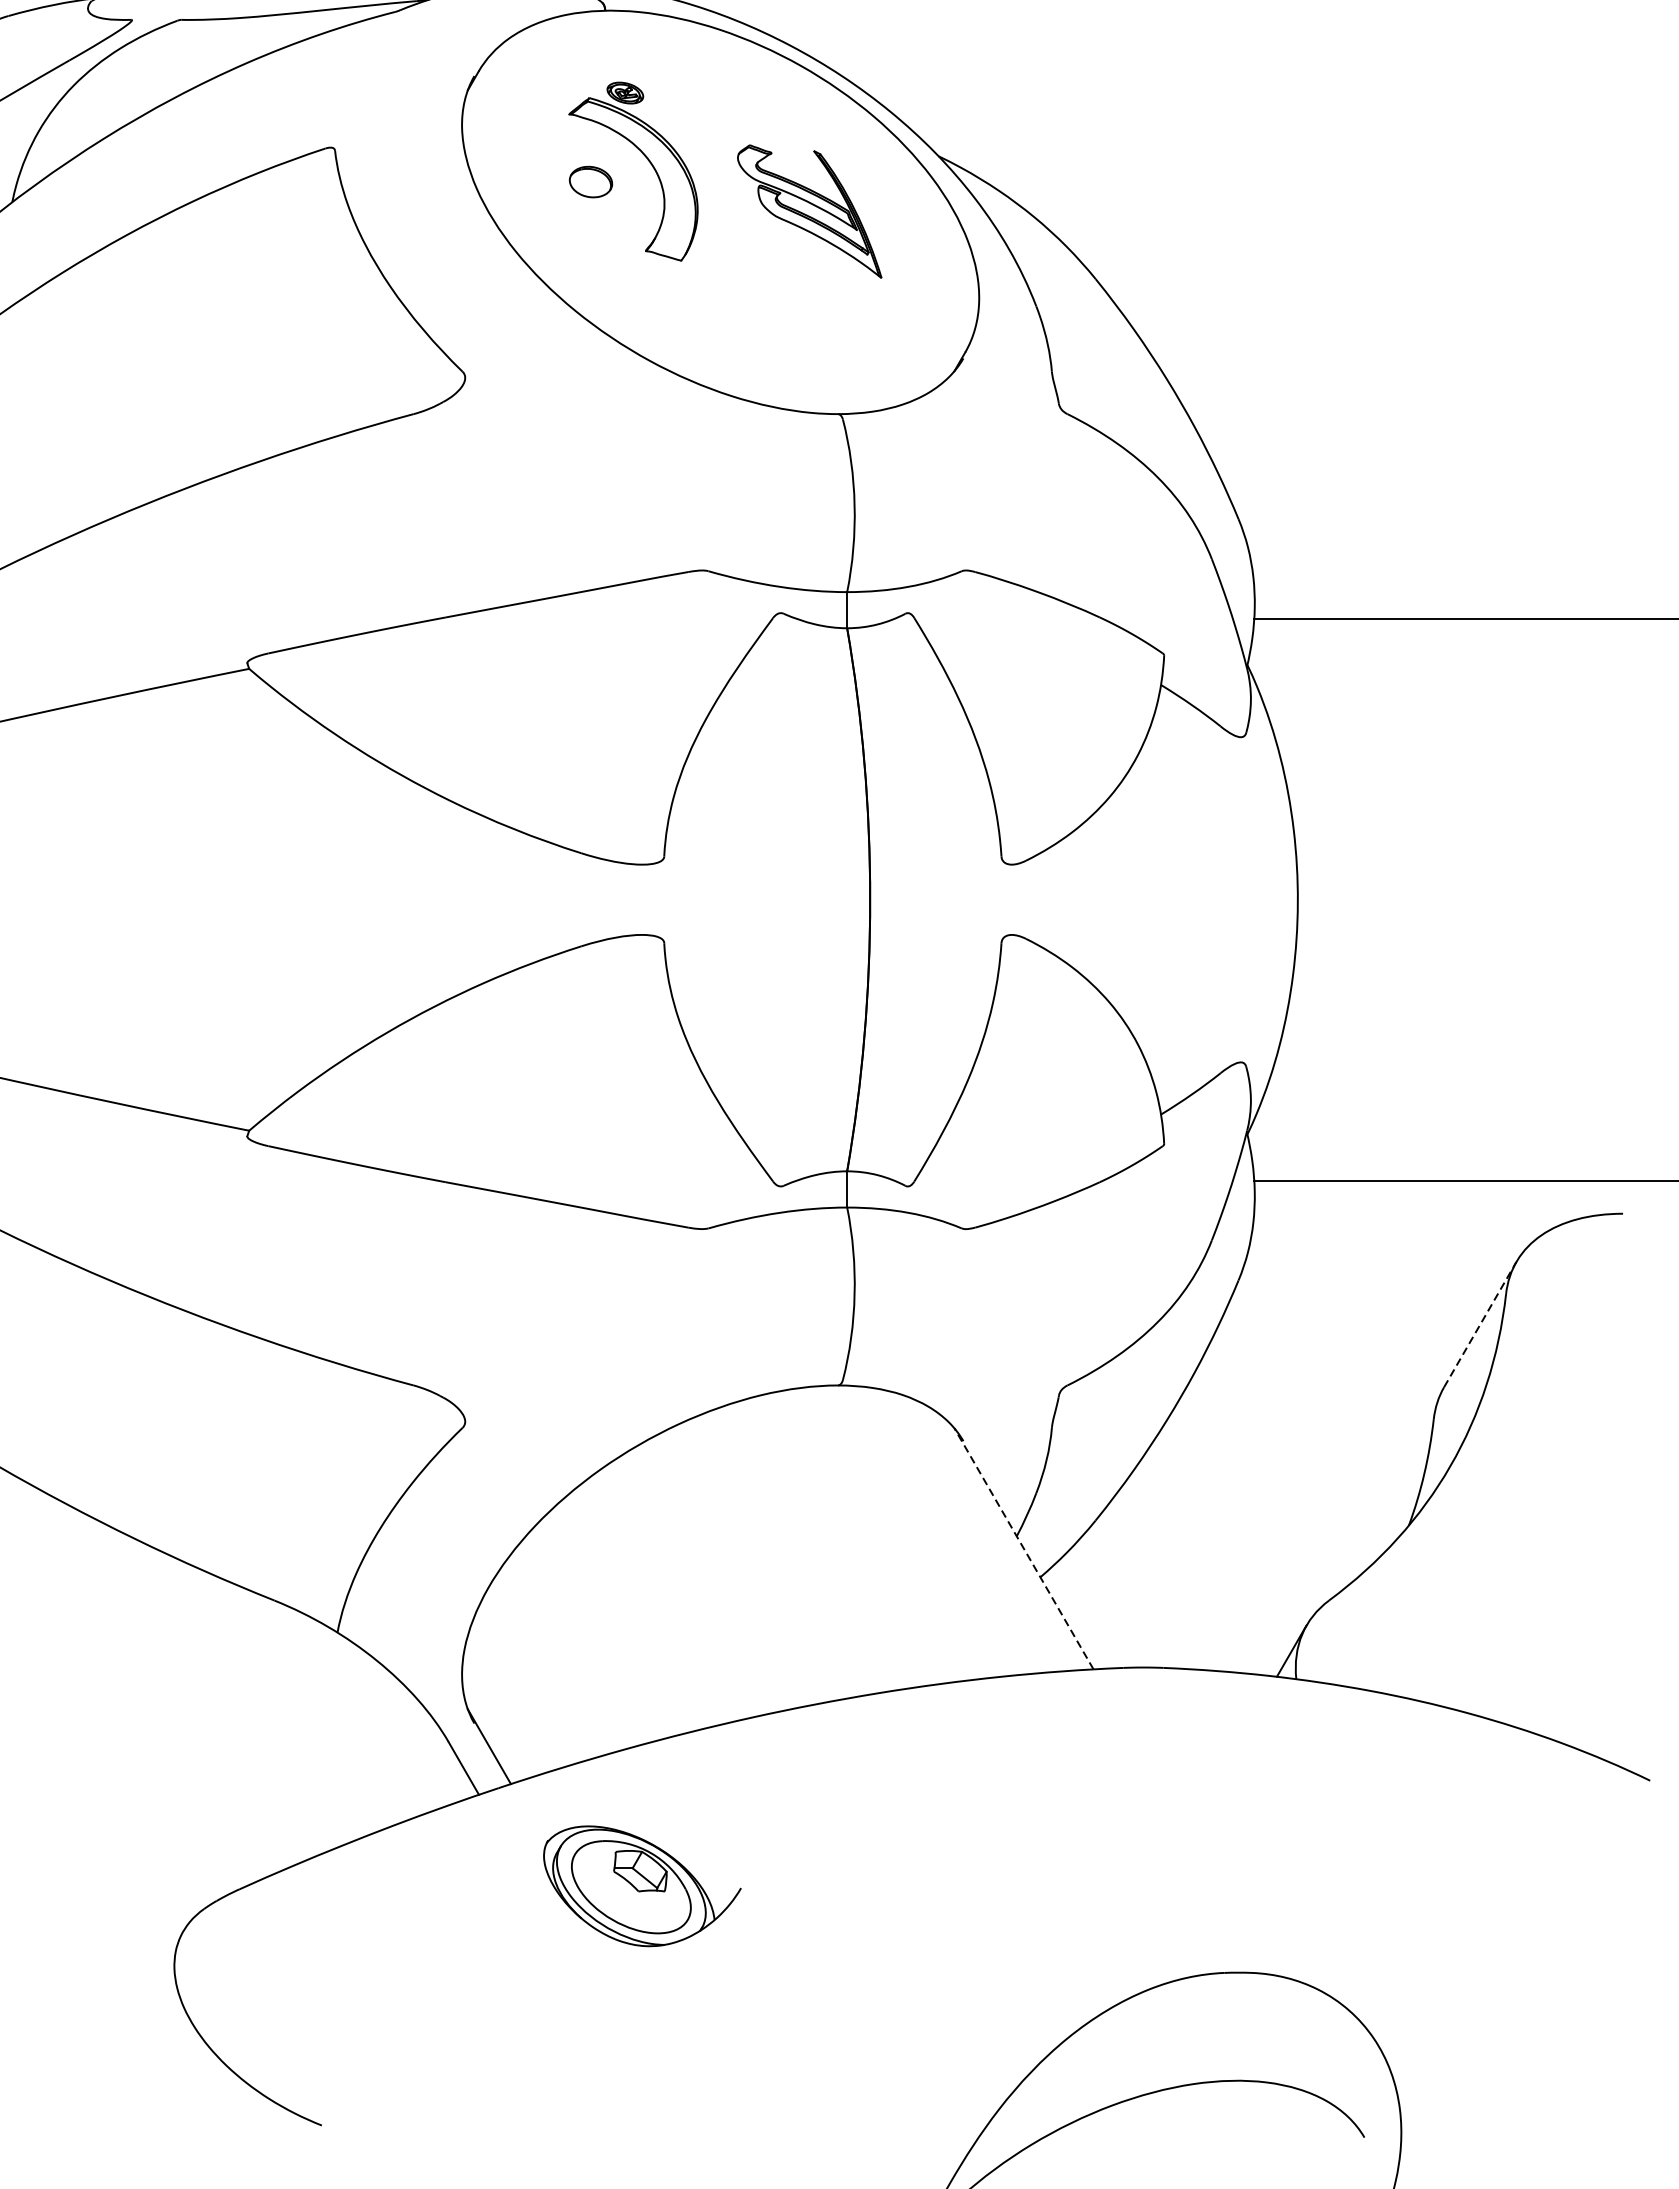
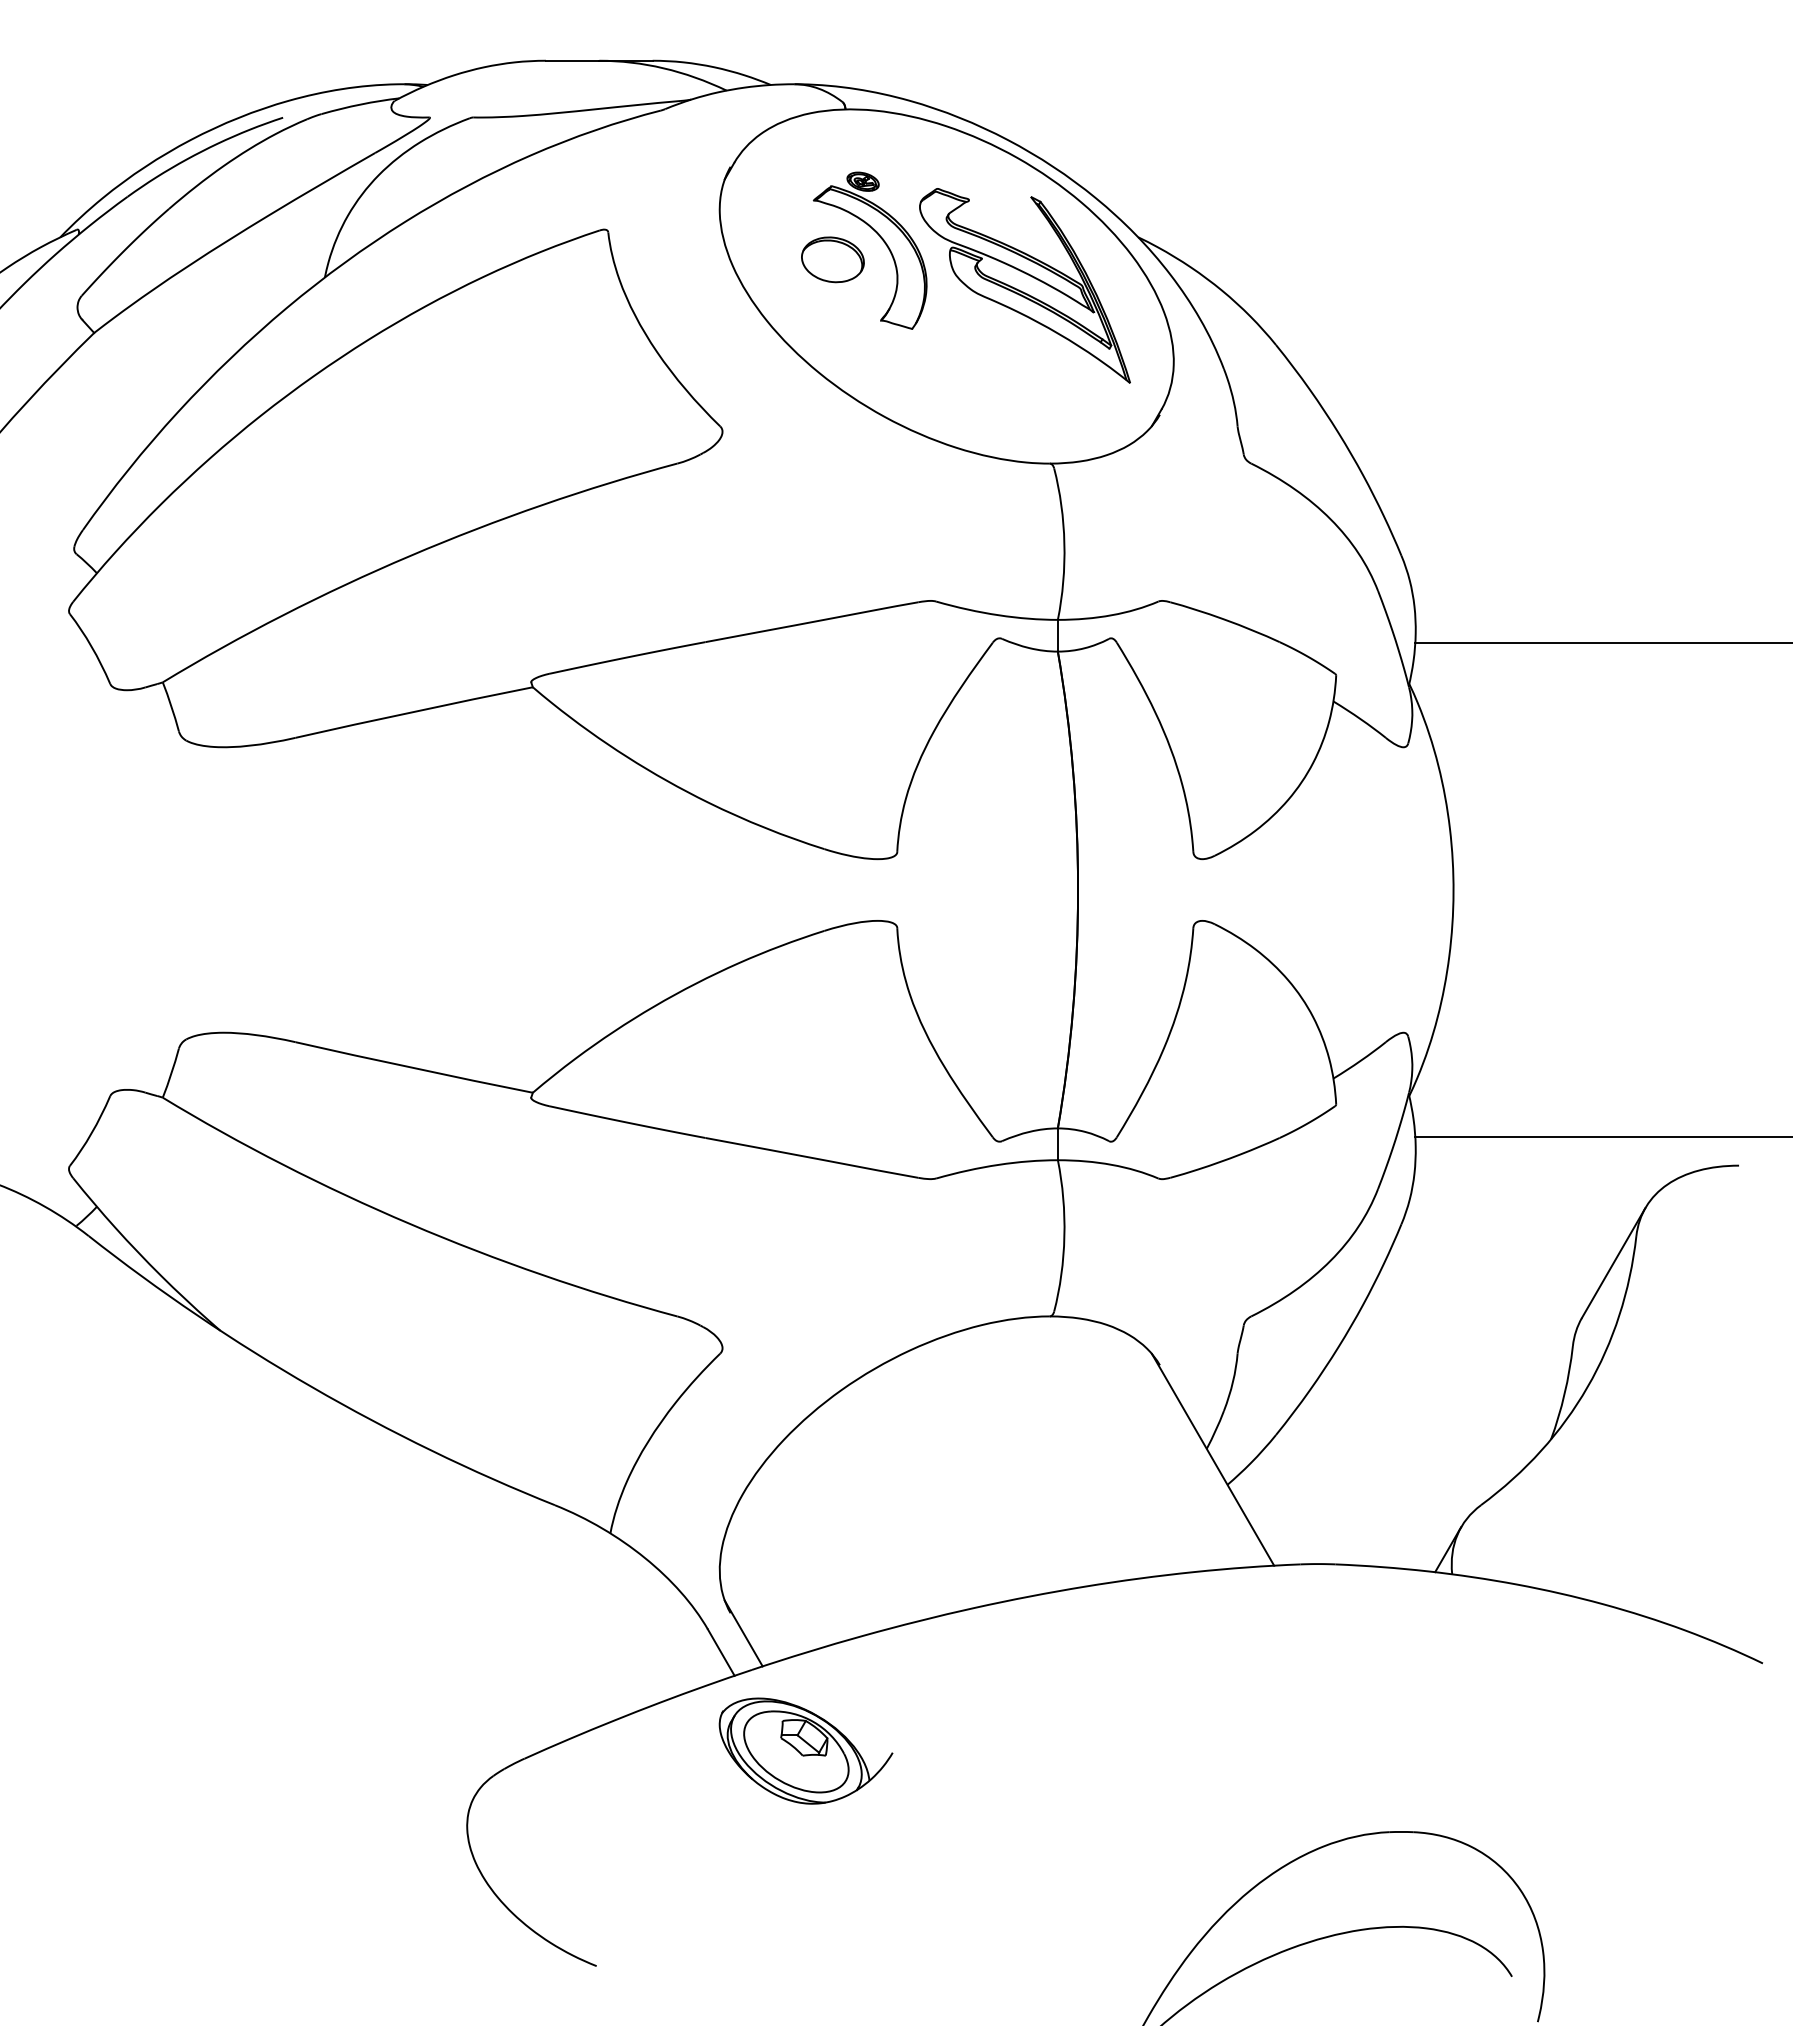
part: (590, 181) -> (832, 259), size x1.67
part: (809, 211) -> (1024, 285), size x1.67
line: (1480, 1324) -> (1613, 1262), dashed -> solid
line: (1023, 1548) -> (1212, 1459), dashed -> solid
part: (641, 1885) -> (805, 1750), moved

